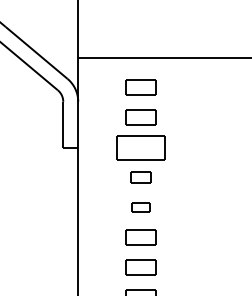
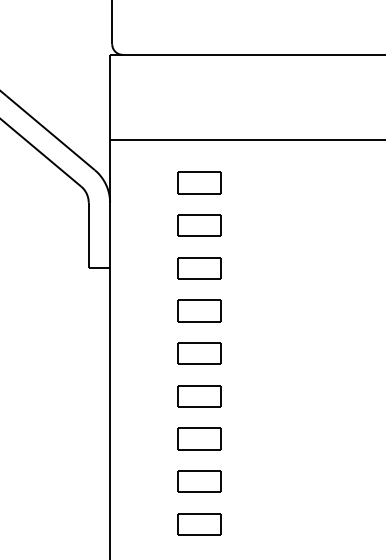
part: (140, 147) -> (199, 268), size x0.62
part: (140, 177) -> (199, 310), size x1.43
part: (140, 207) -> (199, 353), size x1.67

